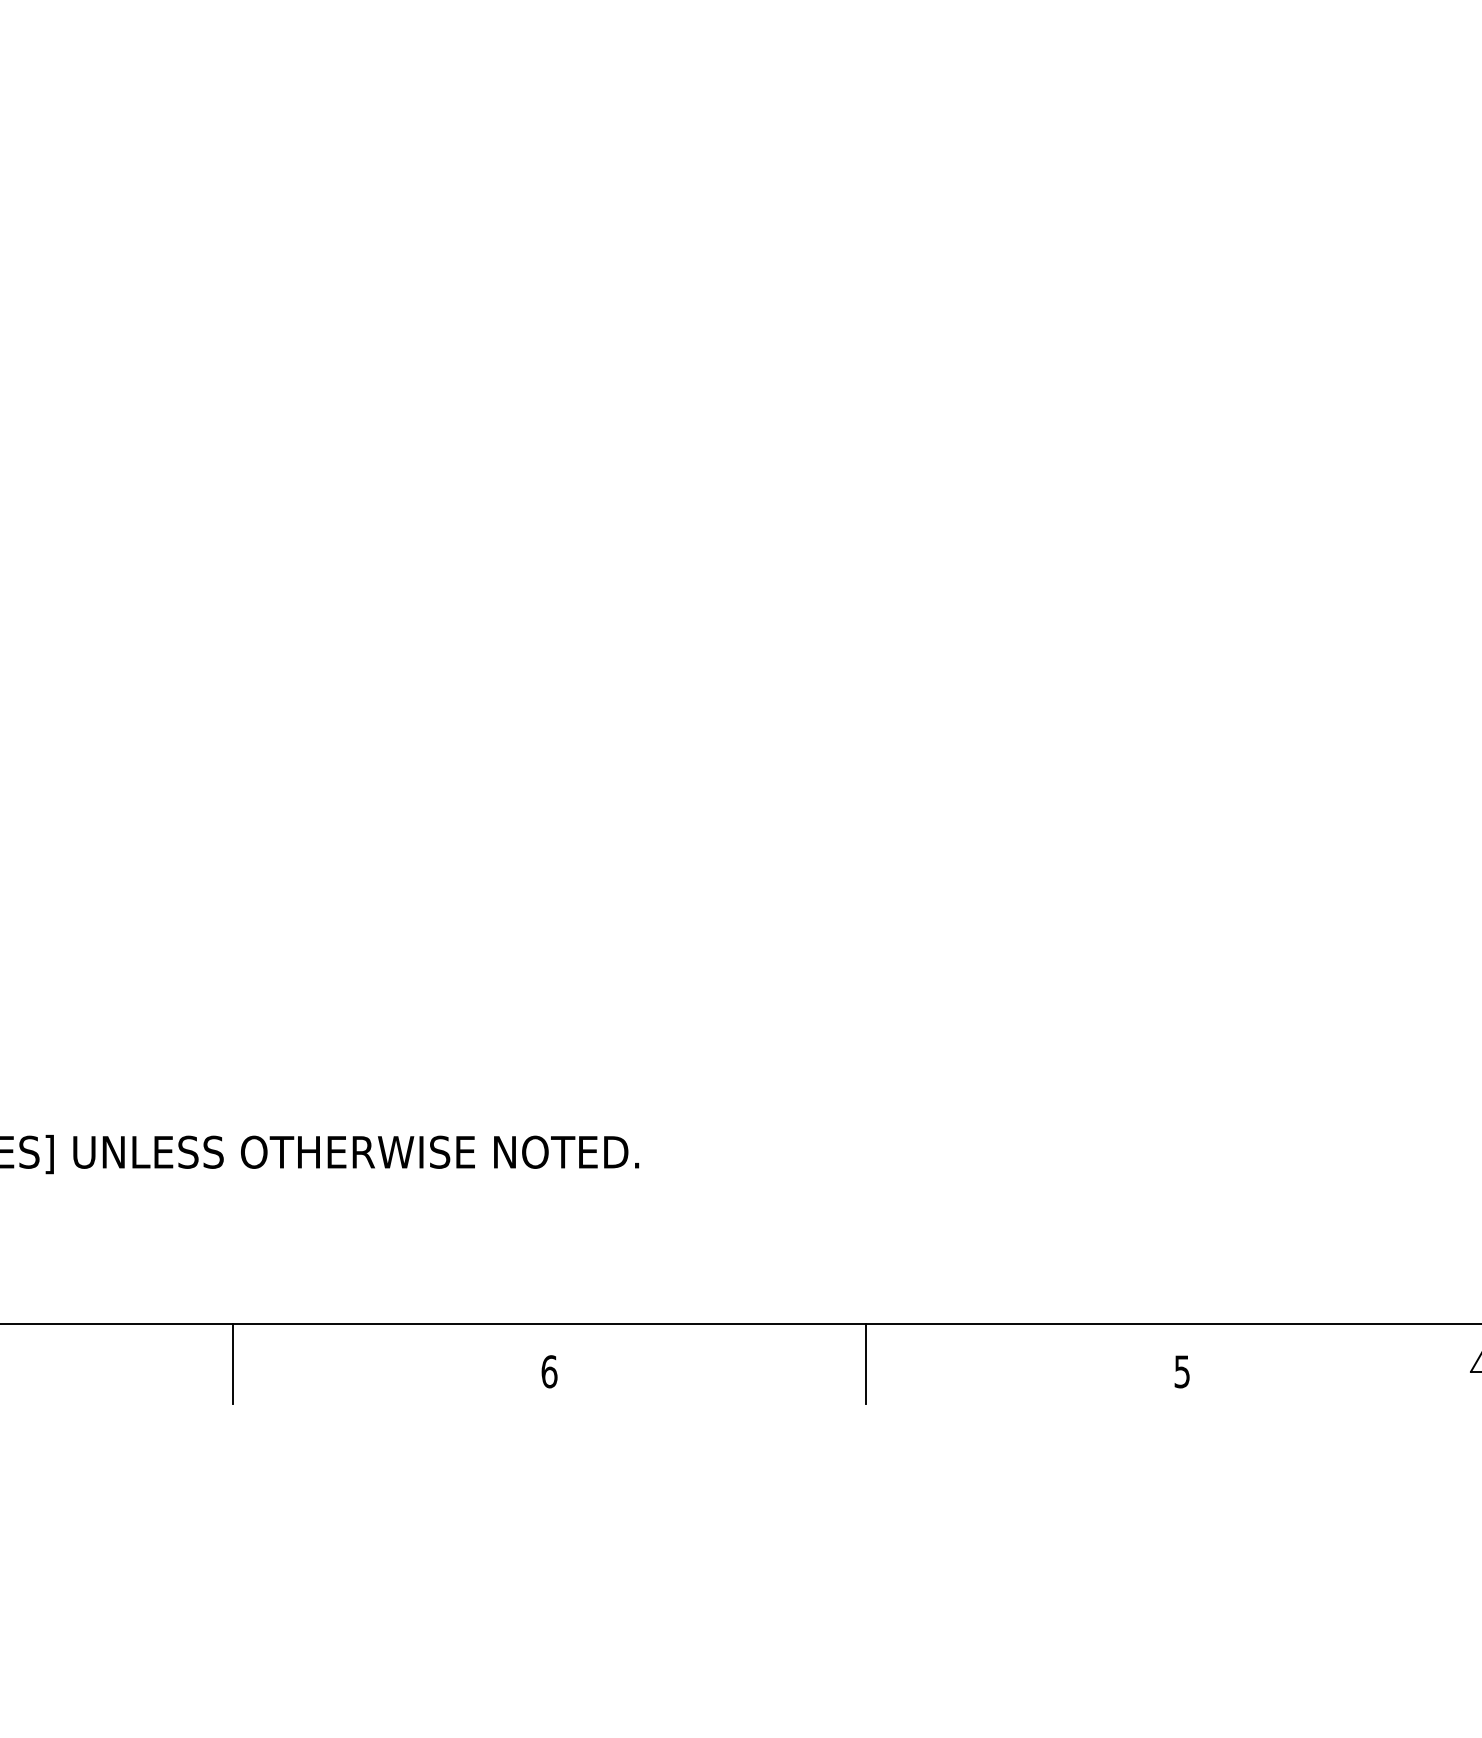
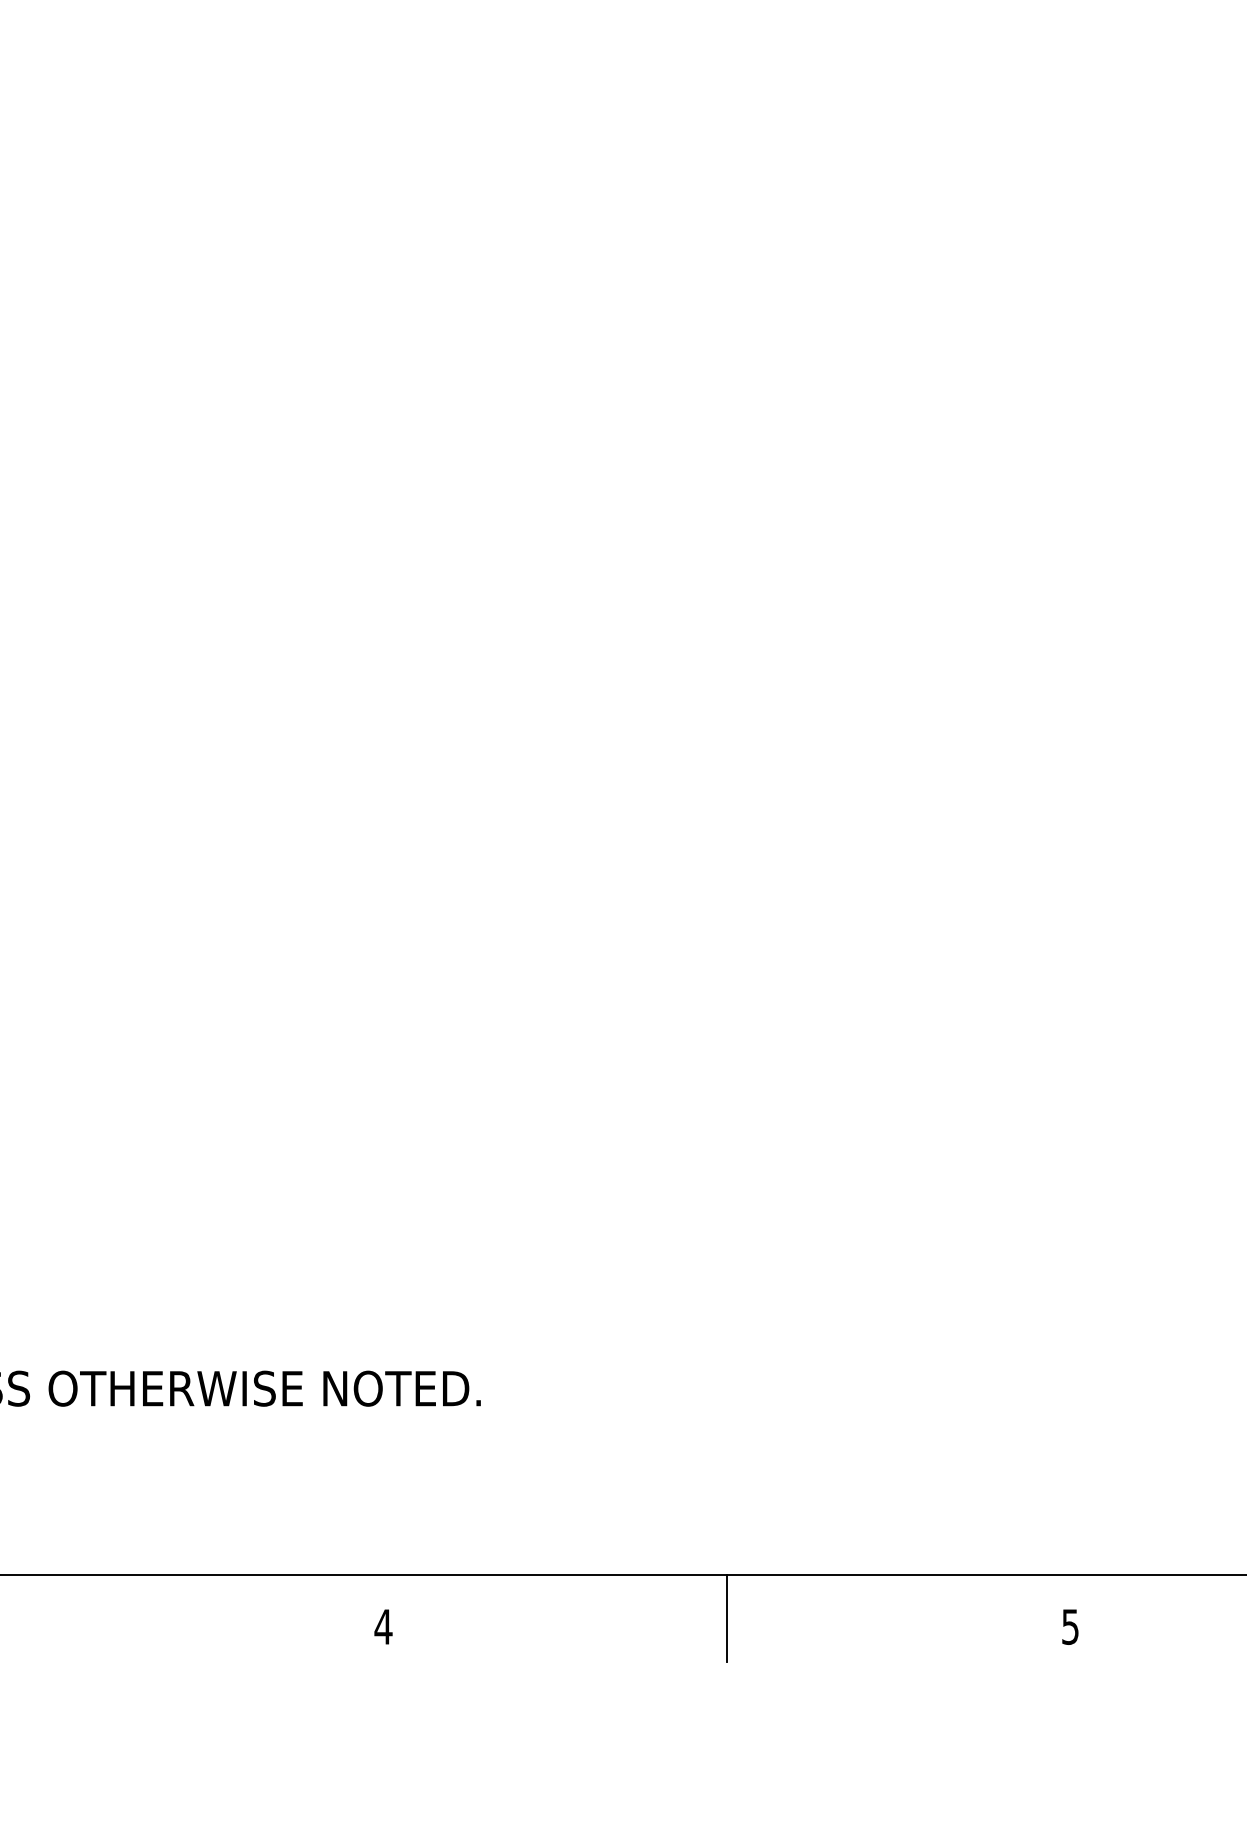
line: (233, 1363) -> (40, 1617), removed
text: (549, 1371) -> (383, 1626), 6 -> 4

